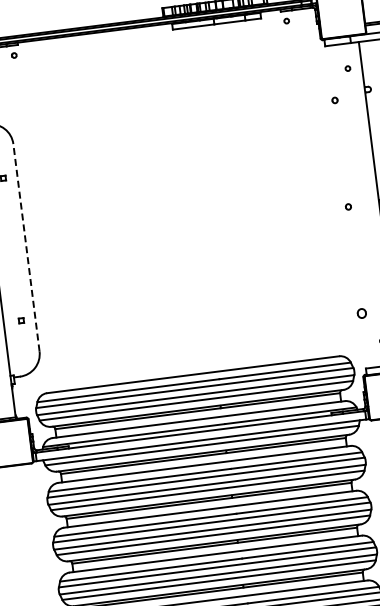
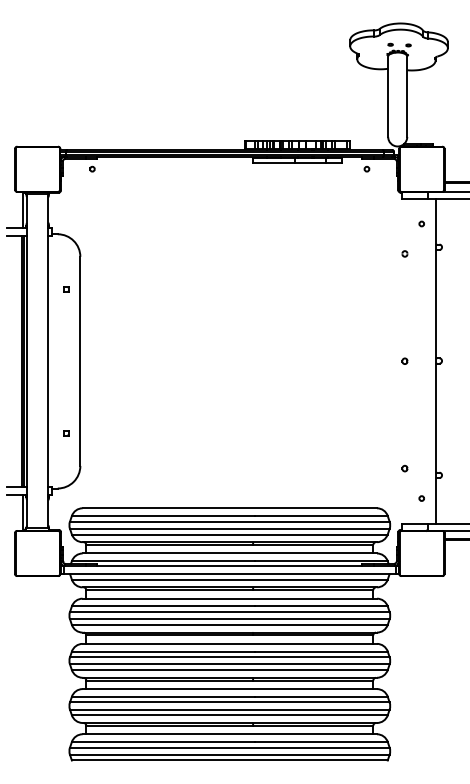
line: (26, 247) -> (80, 361), dashed -> solid
part: (361, 313) -> (404, 468), size x0.62

